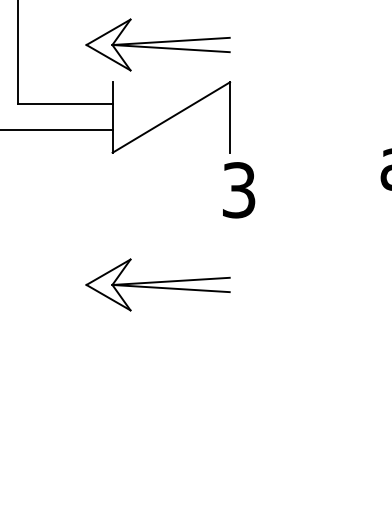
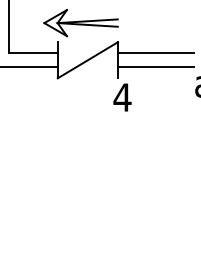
line: (303, 104) -> (155, 53), added
line: (303, 129) -> (155, 66), added
text: (238, 190) -> (122, 97), 3 -> 4
part: (156, 285) -> (80, 146), removed

